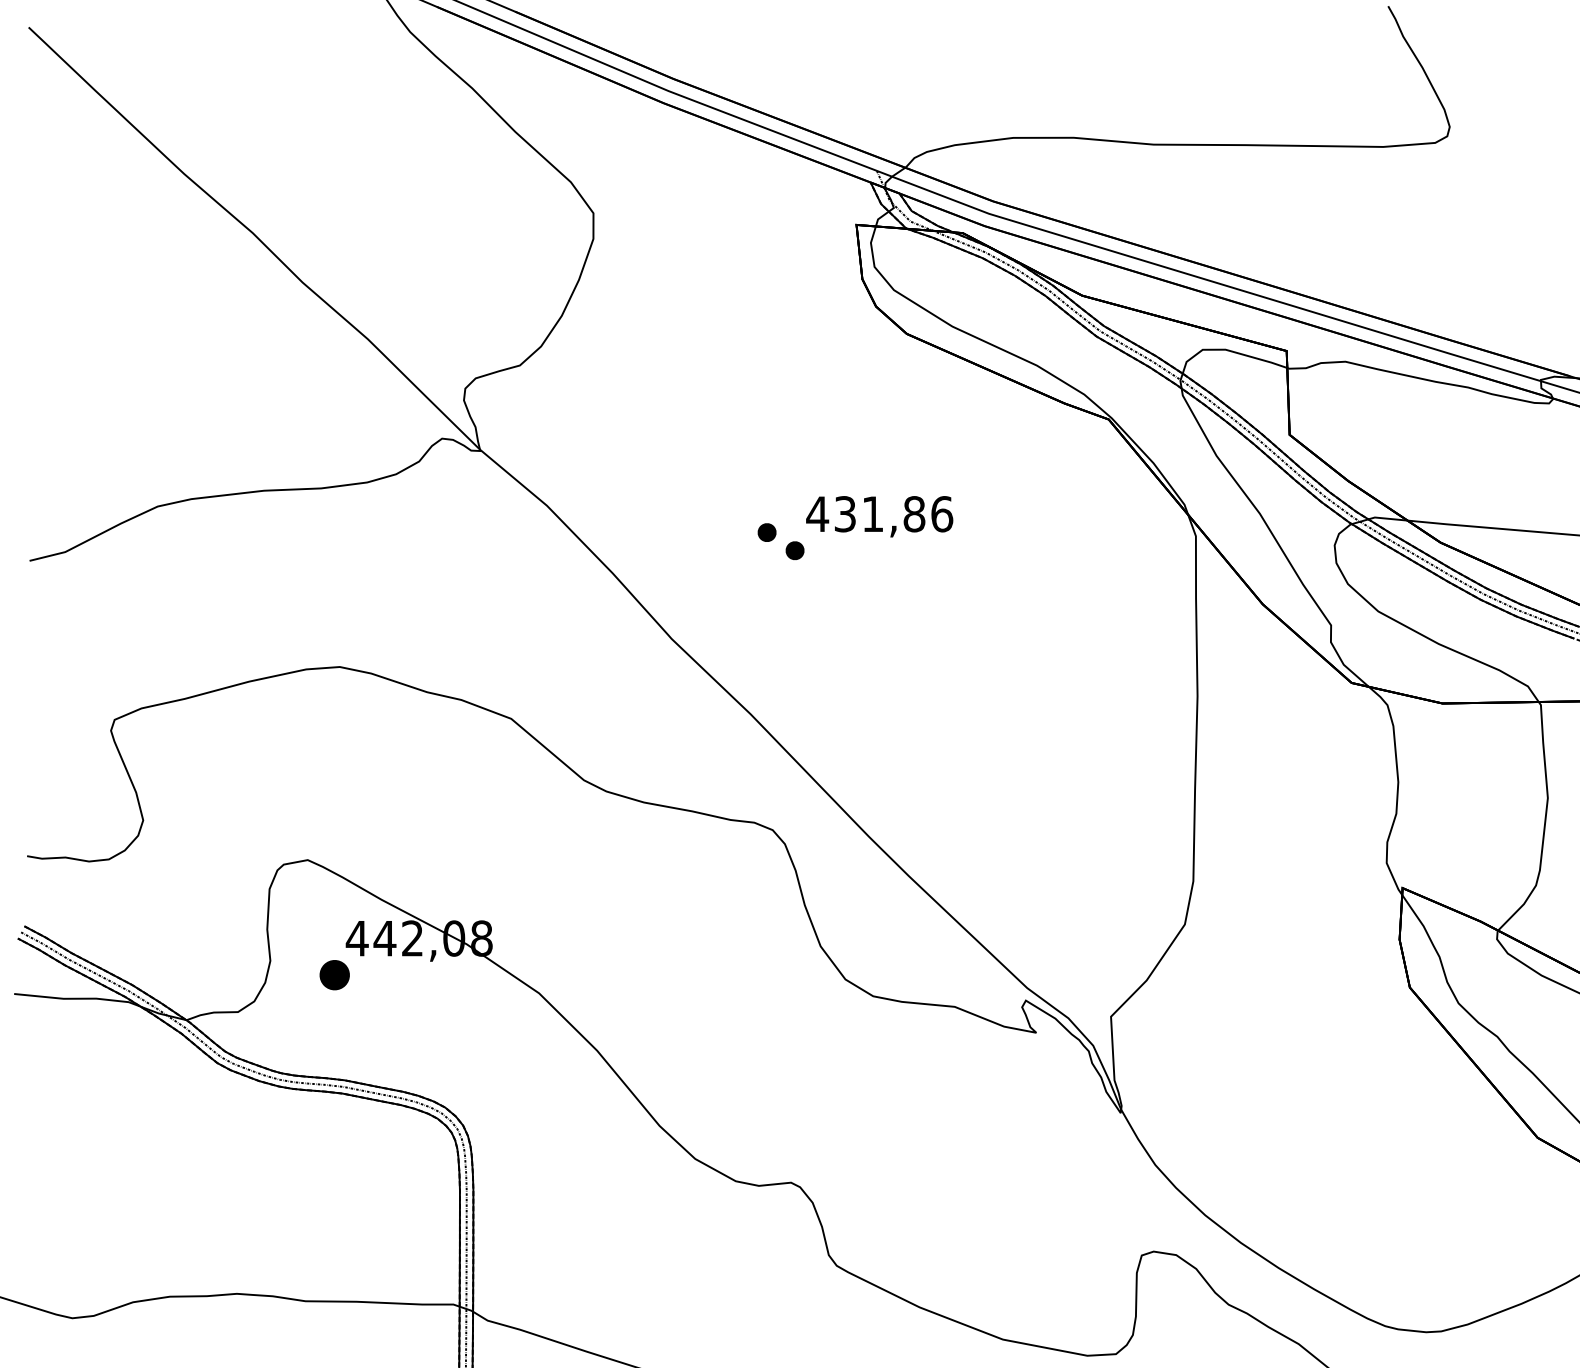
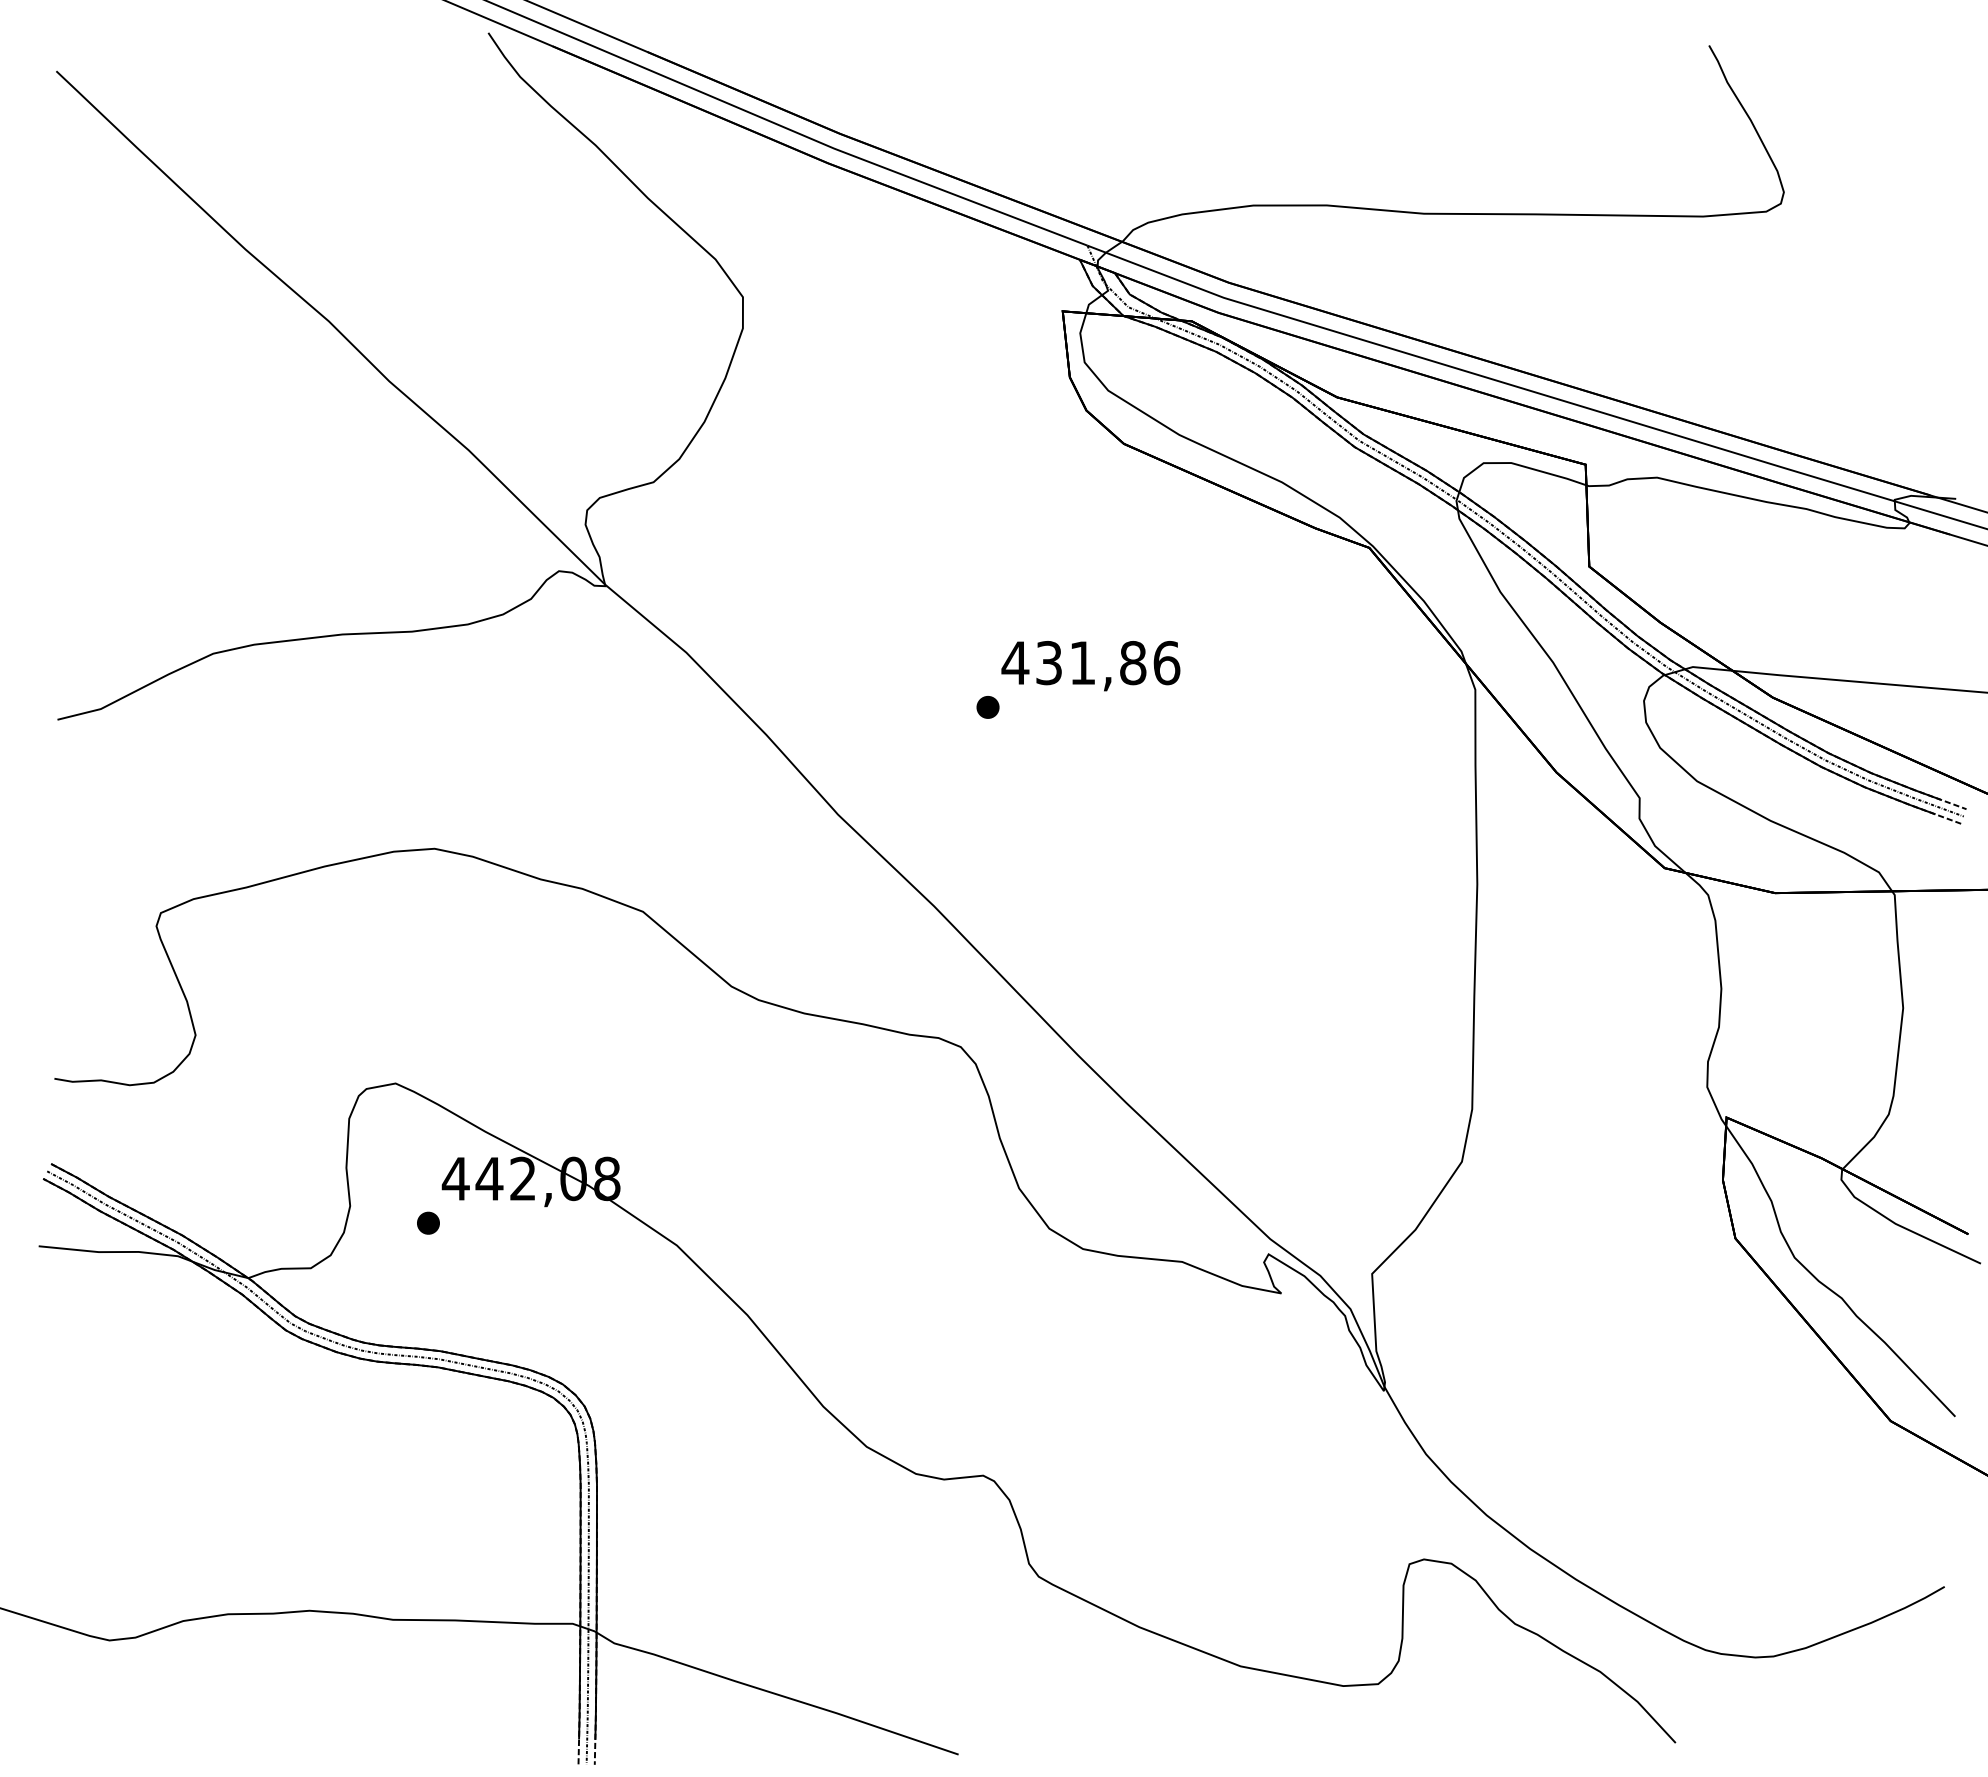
part: (766, 532) -> (953, 685), removed
part: (334, 974) -> (428, 1222), size x0.62

